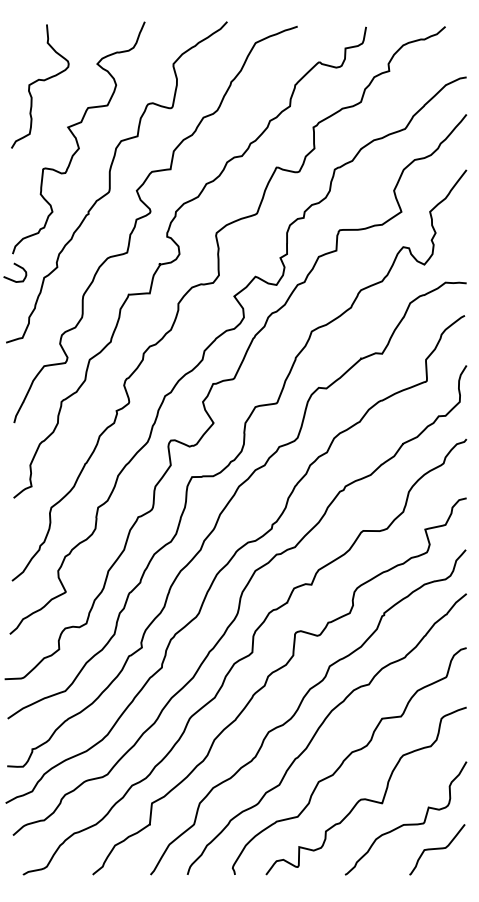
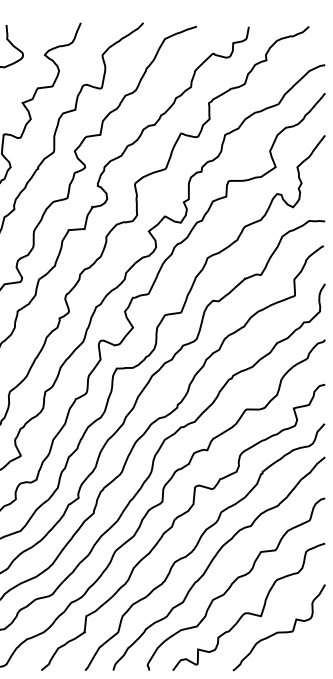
curve: (437, 849) -> (303, 651), removed

